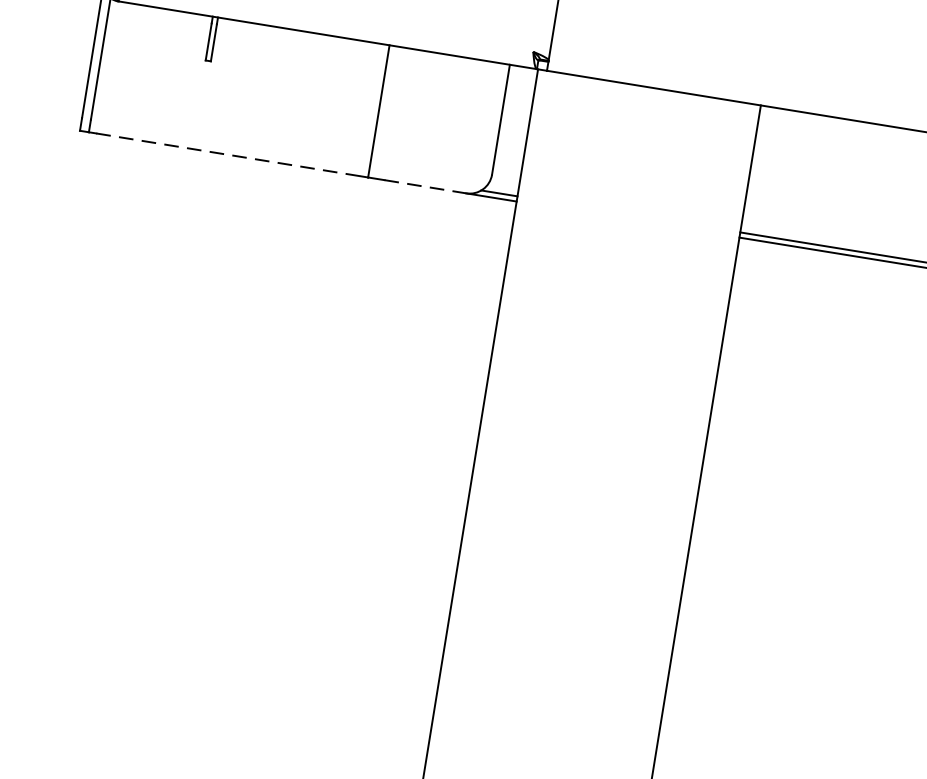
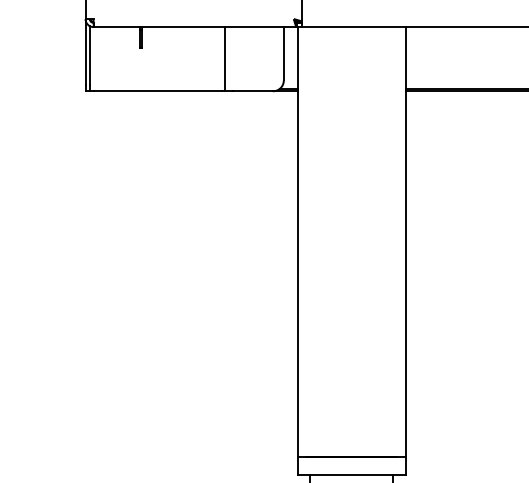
line: (230, 155) -> (158, 91), dashed -> solid
line: (425, 187) -> (253, 91), dashed -> solid

